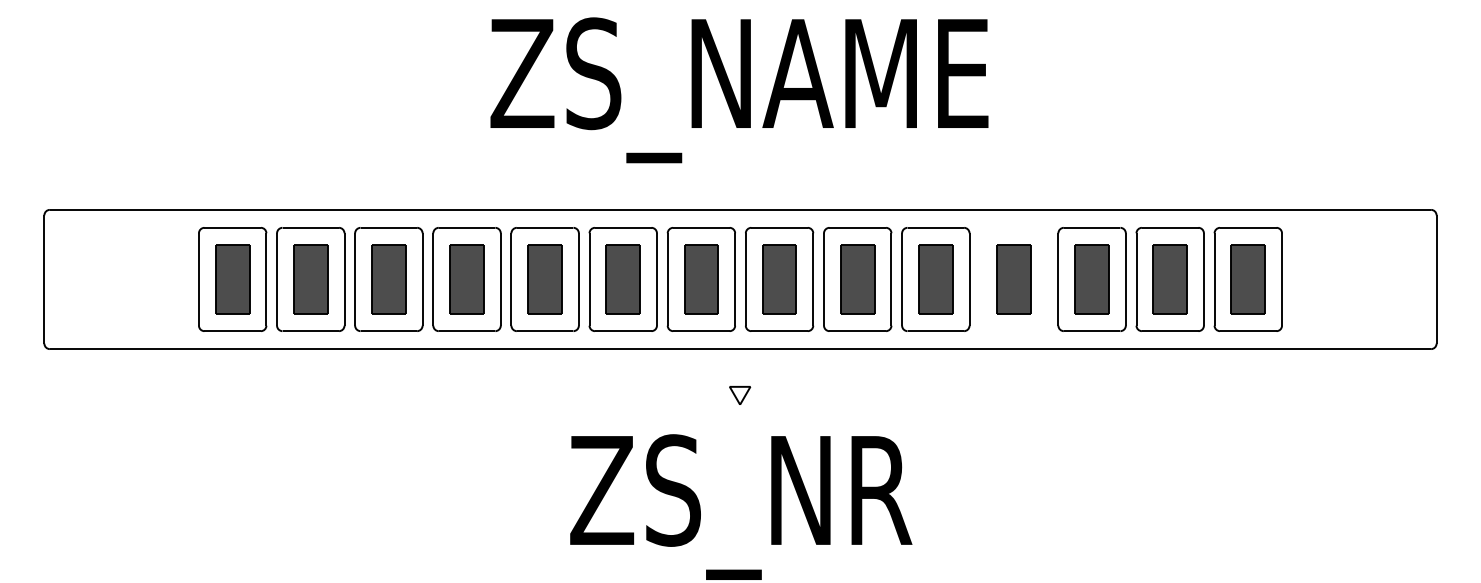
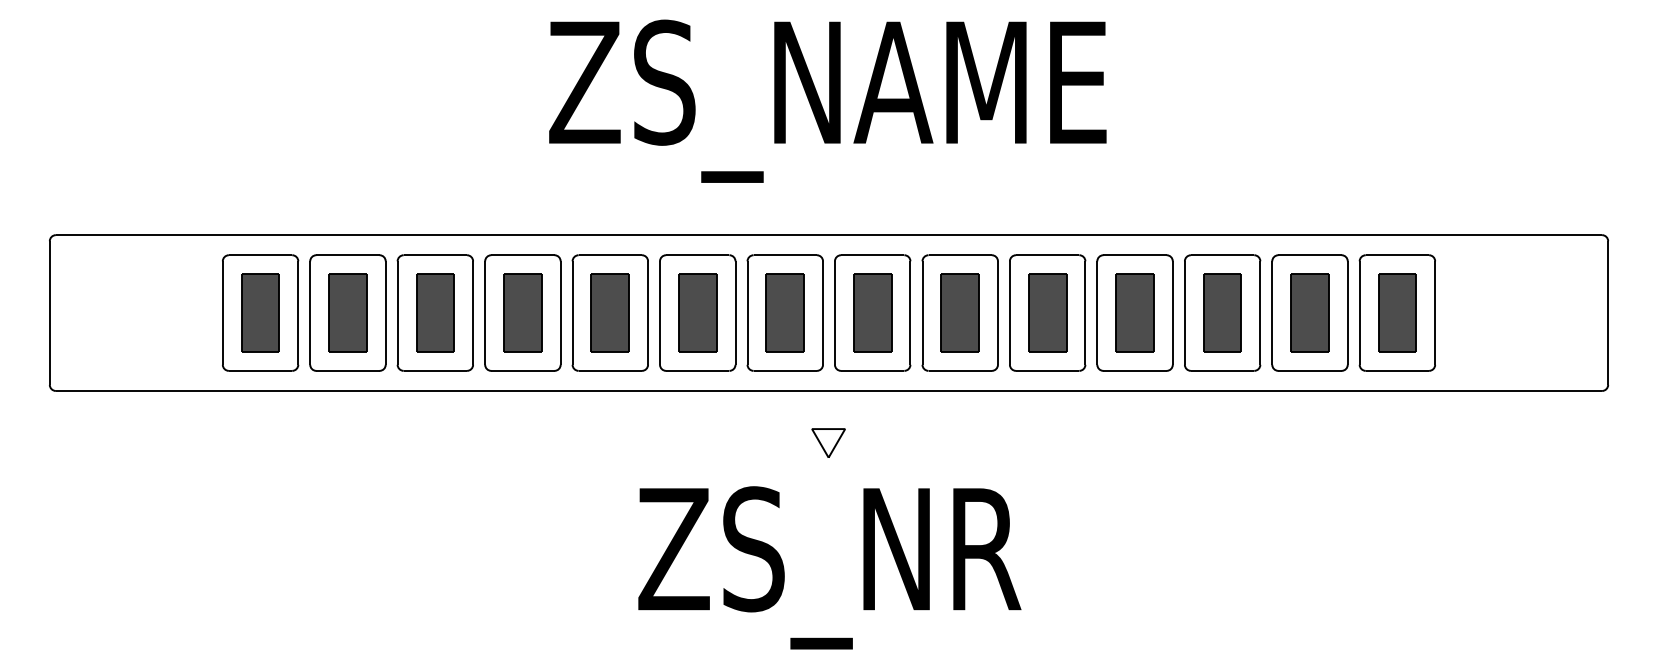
part: (1013, 279) -> (1134, 313), added
part: (739, 395) -> (827, 442), size x1.43

